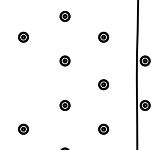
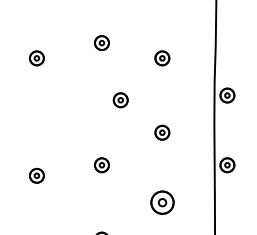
part: (64, 16) -> (101, 43), moved
part: (64, 60) -> (119, 99), moved
part: (23, 128) -> (36, 174), moved
part: (103, 128) -> (162, 201), size x1.6

